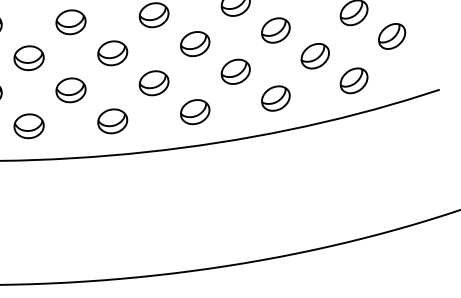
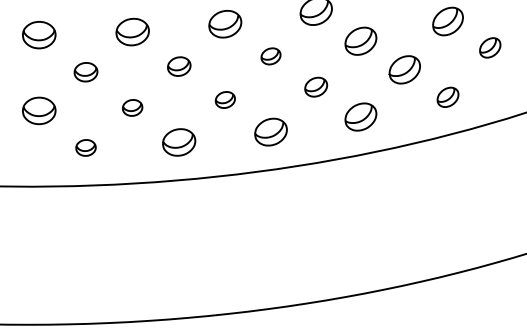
part: (391, 36) -> (489, 47), size x0.7
part: (194, 44) -> (270, 56), size x0.6
part: (113, 53) -> (179, 66), size x0.7
part: (28, 58) -> (85, 72), size x0.7
part: (235, 71) -> (315, 86), size x0.7
part: (353, 81) -> (447, 97), size x0.7
part: (154, 82) -> (225, 99), size x0.6
part: (70, 89) -> (132, 107), size x0.6
part: (28, 125) -> (85, 147), size x0.6

